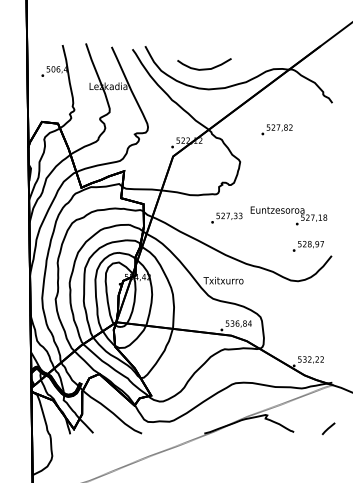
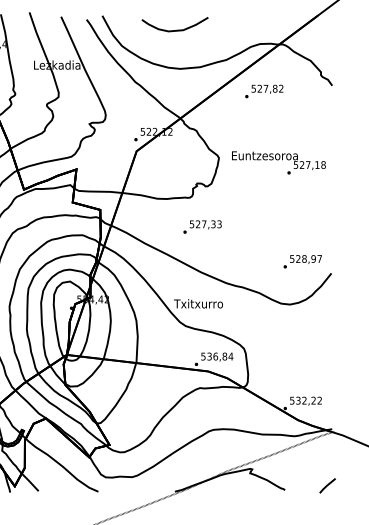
curve: (204, 68) -> (175, 29), moved
text: (276, 129) -> (263, 91), moved
text: (288, 215) -> (278, 162), moved

